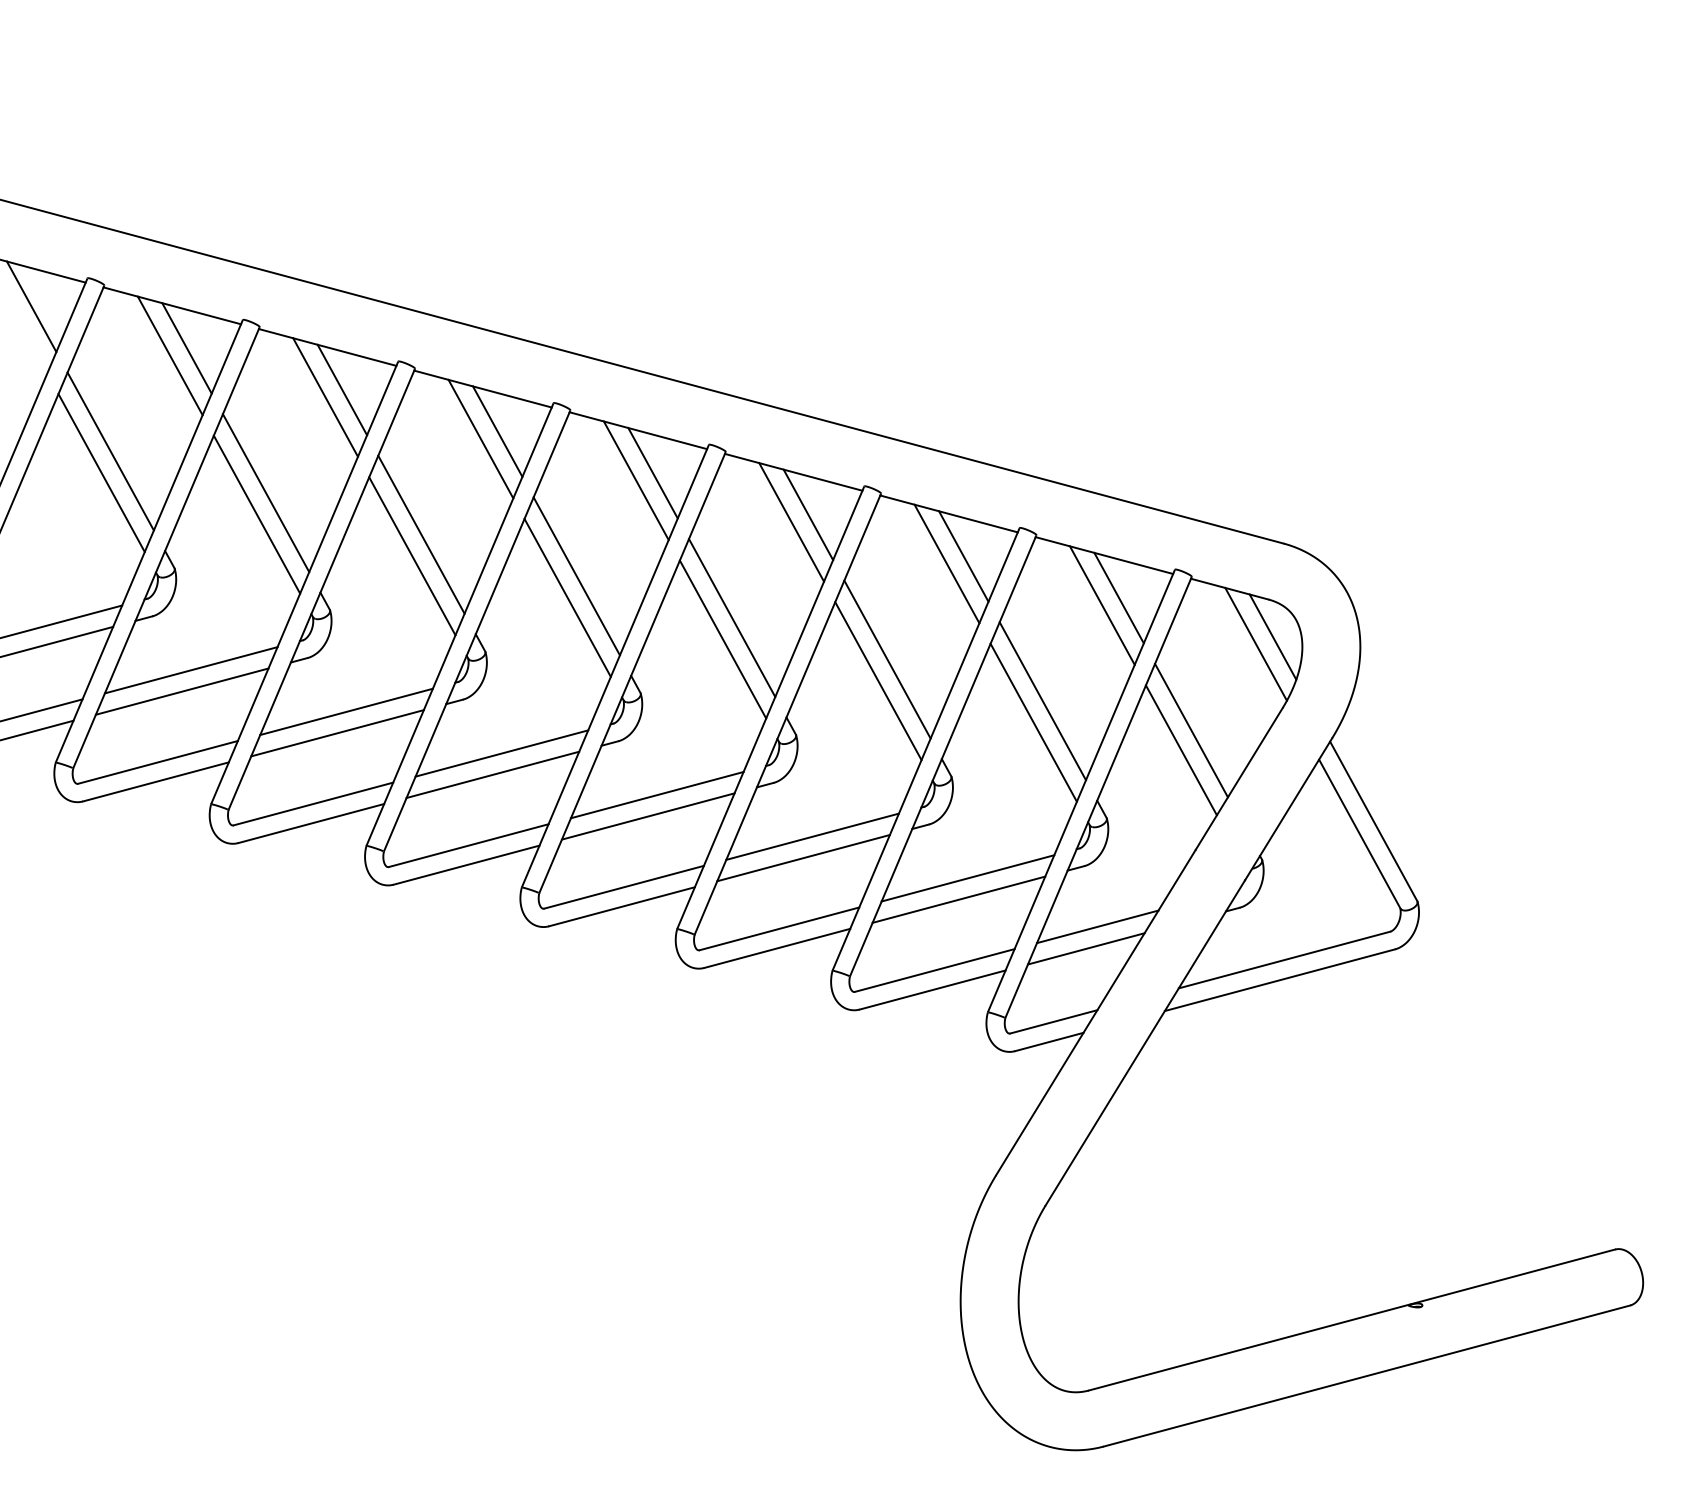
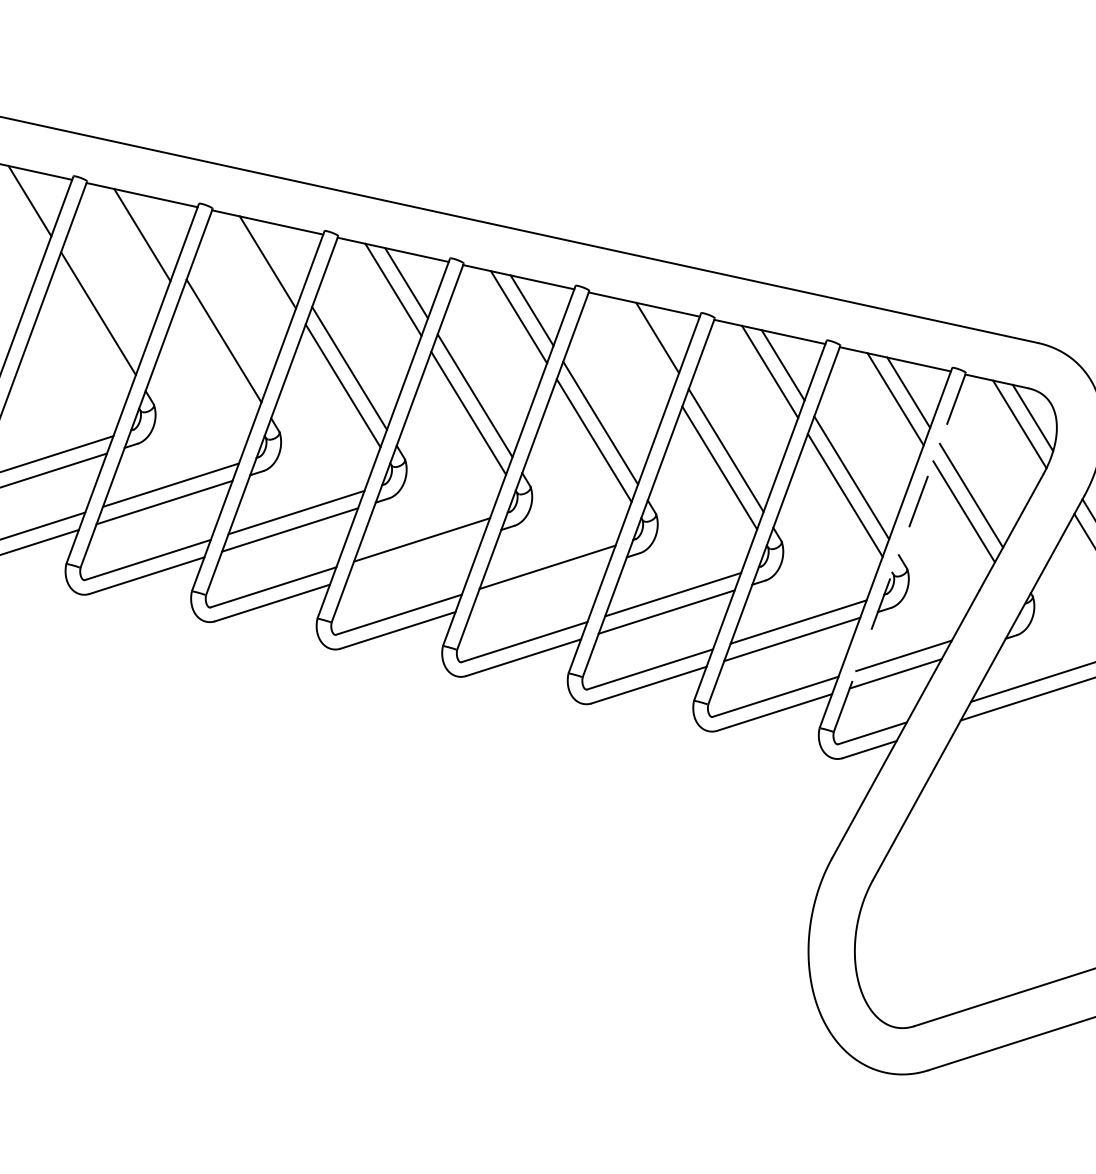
line: (186, 348) -> (155, 228), removed
line: (342, 389) -> (281, 255), removed
line: (101, 473) -> (91, 331), removed
line: (256, 514) -> (217, 358), removed
line: (791, 522) -> (644, 344), removed
line: (492, 774) -> (415, 557), removed
line: (1098, 797) -> (899, 552), solid -> dashed
line: (647, 816) -> (540, 584), removed

